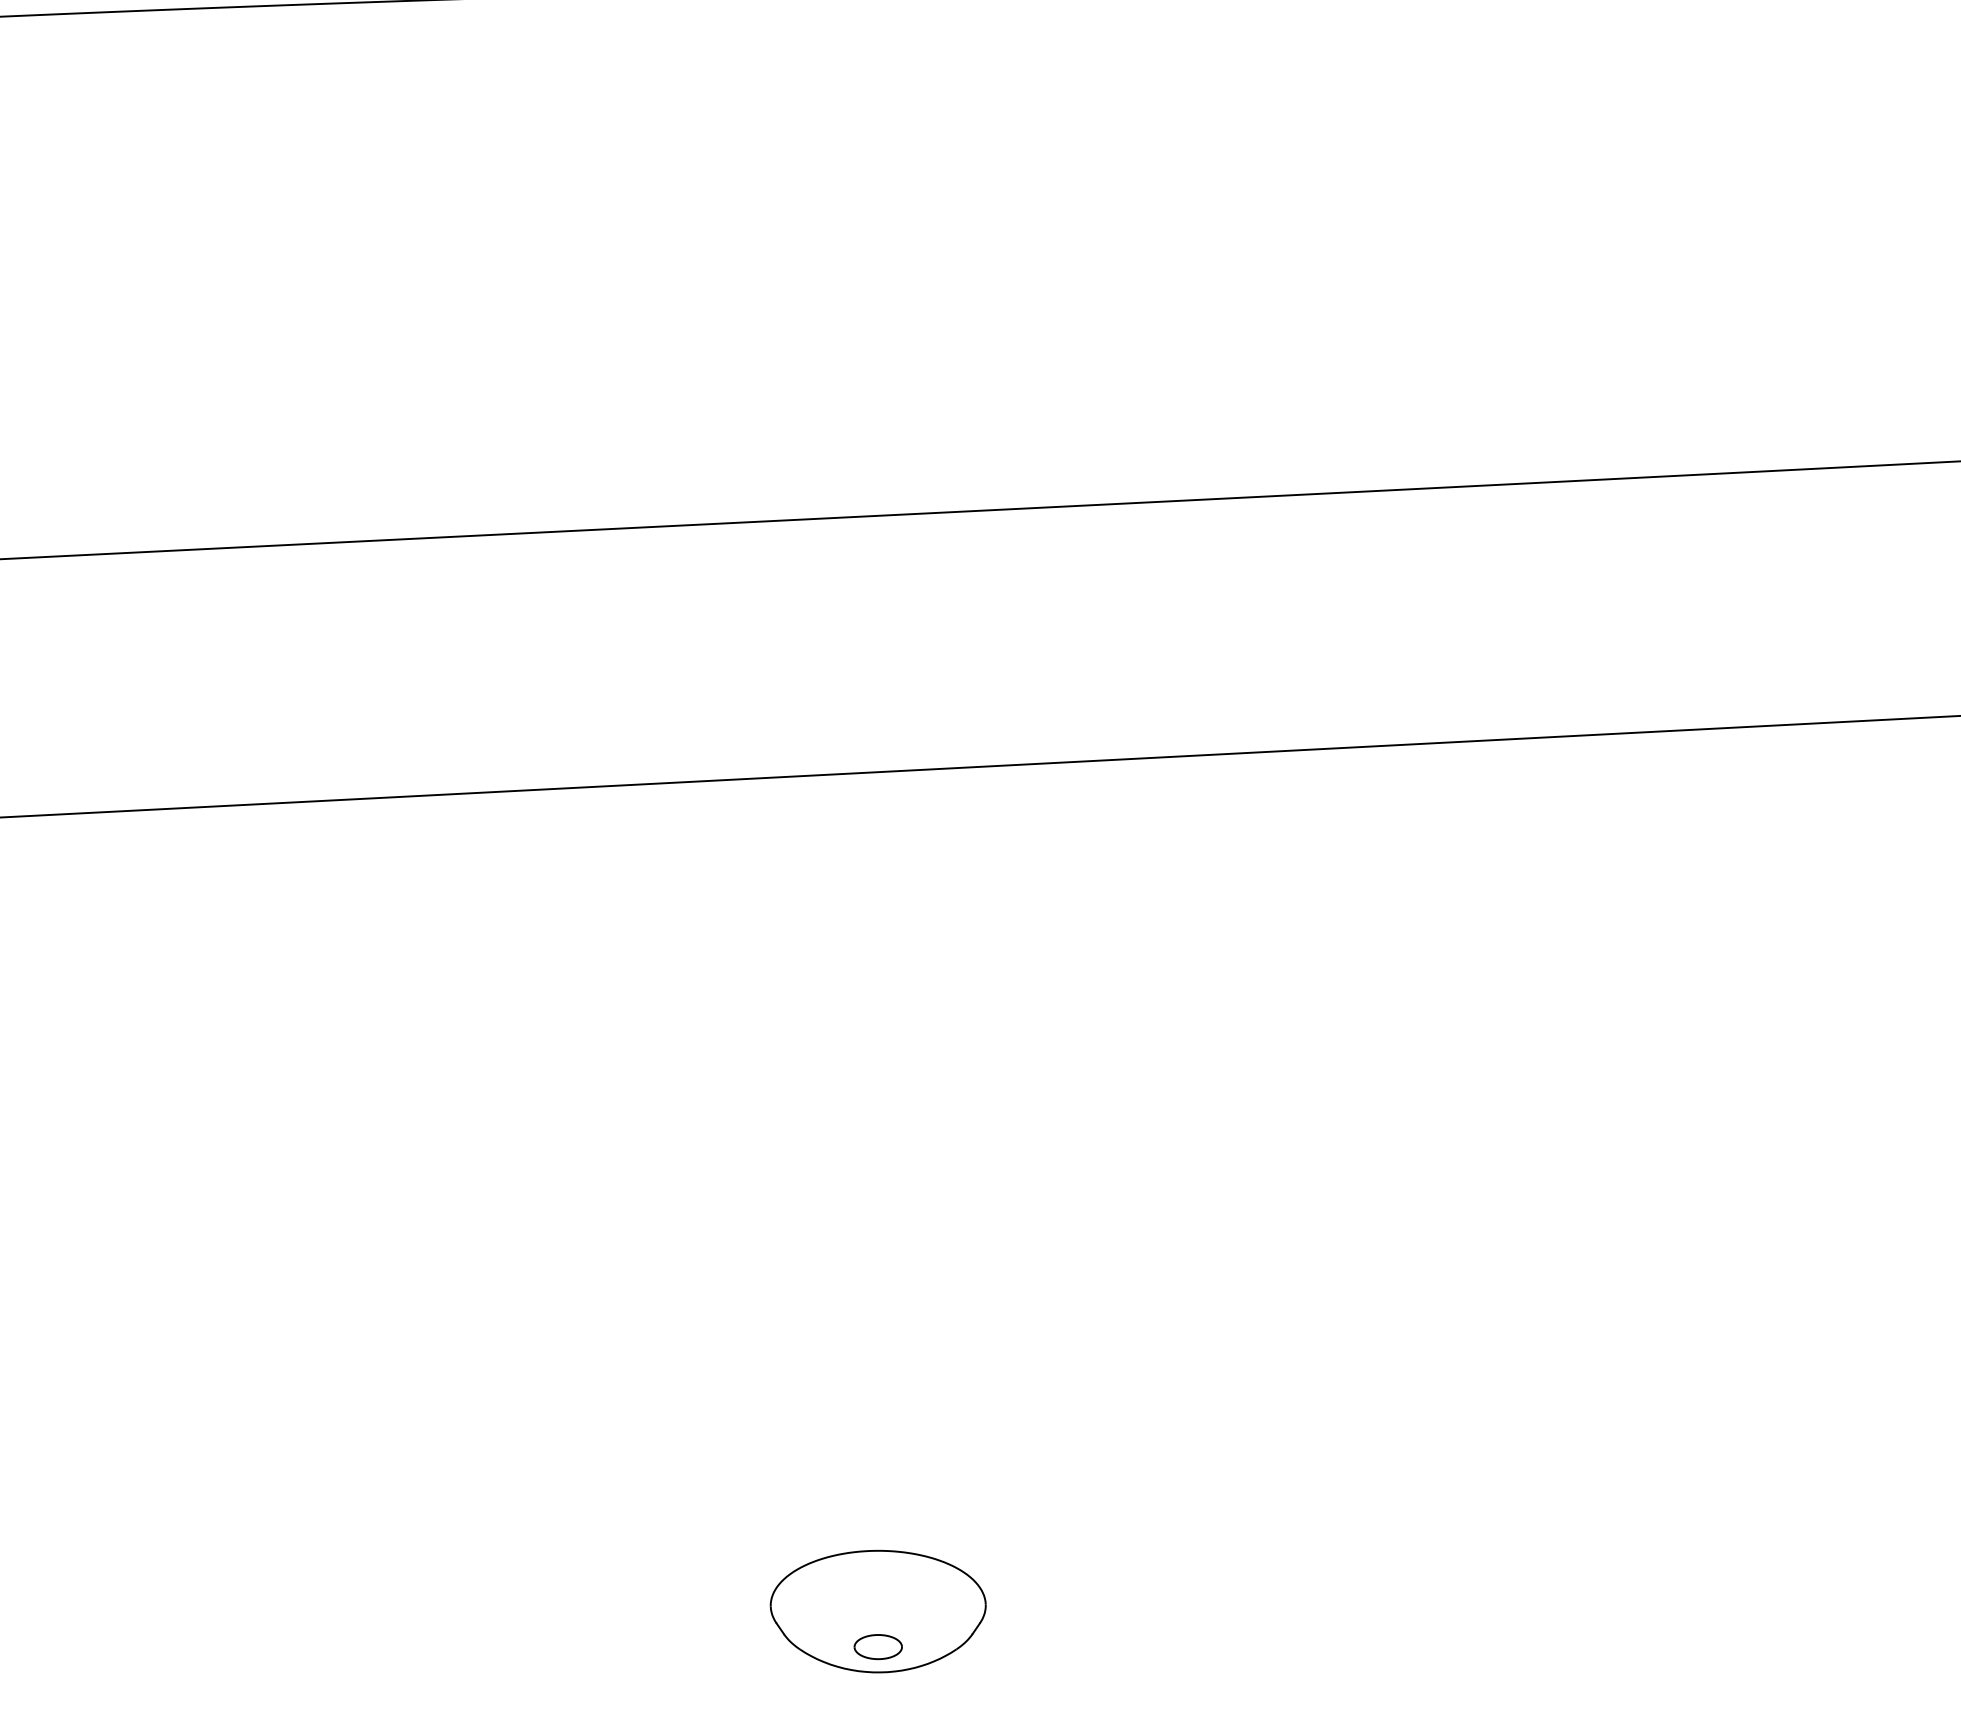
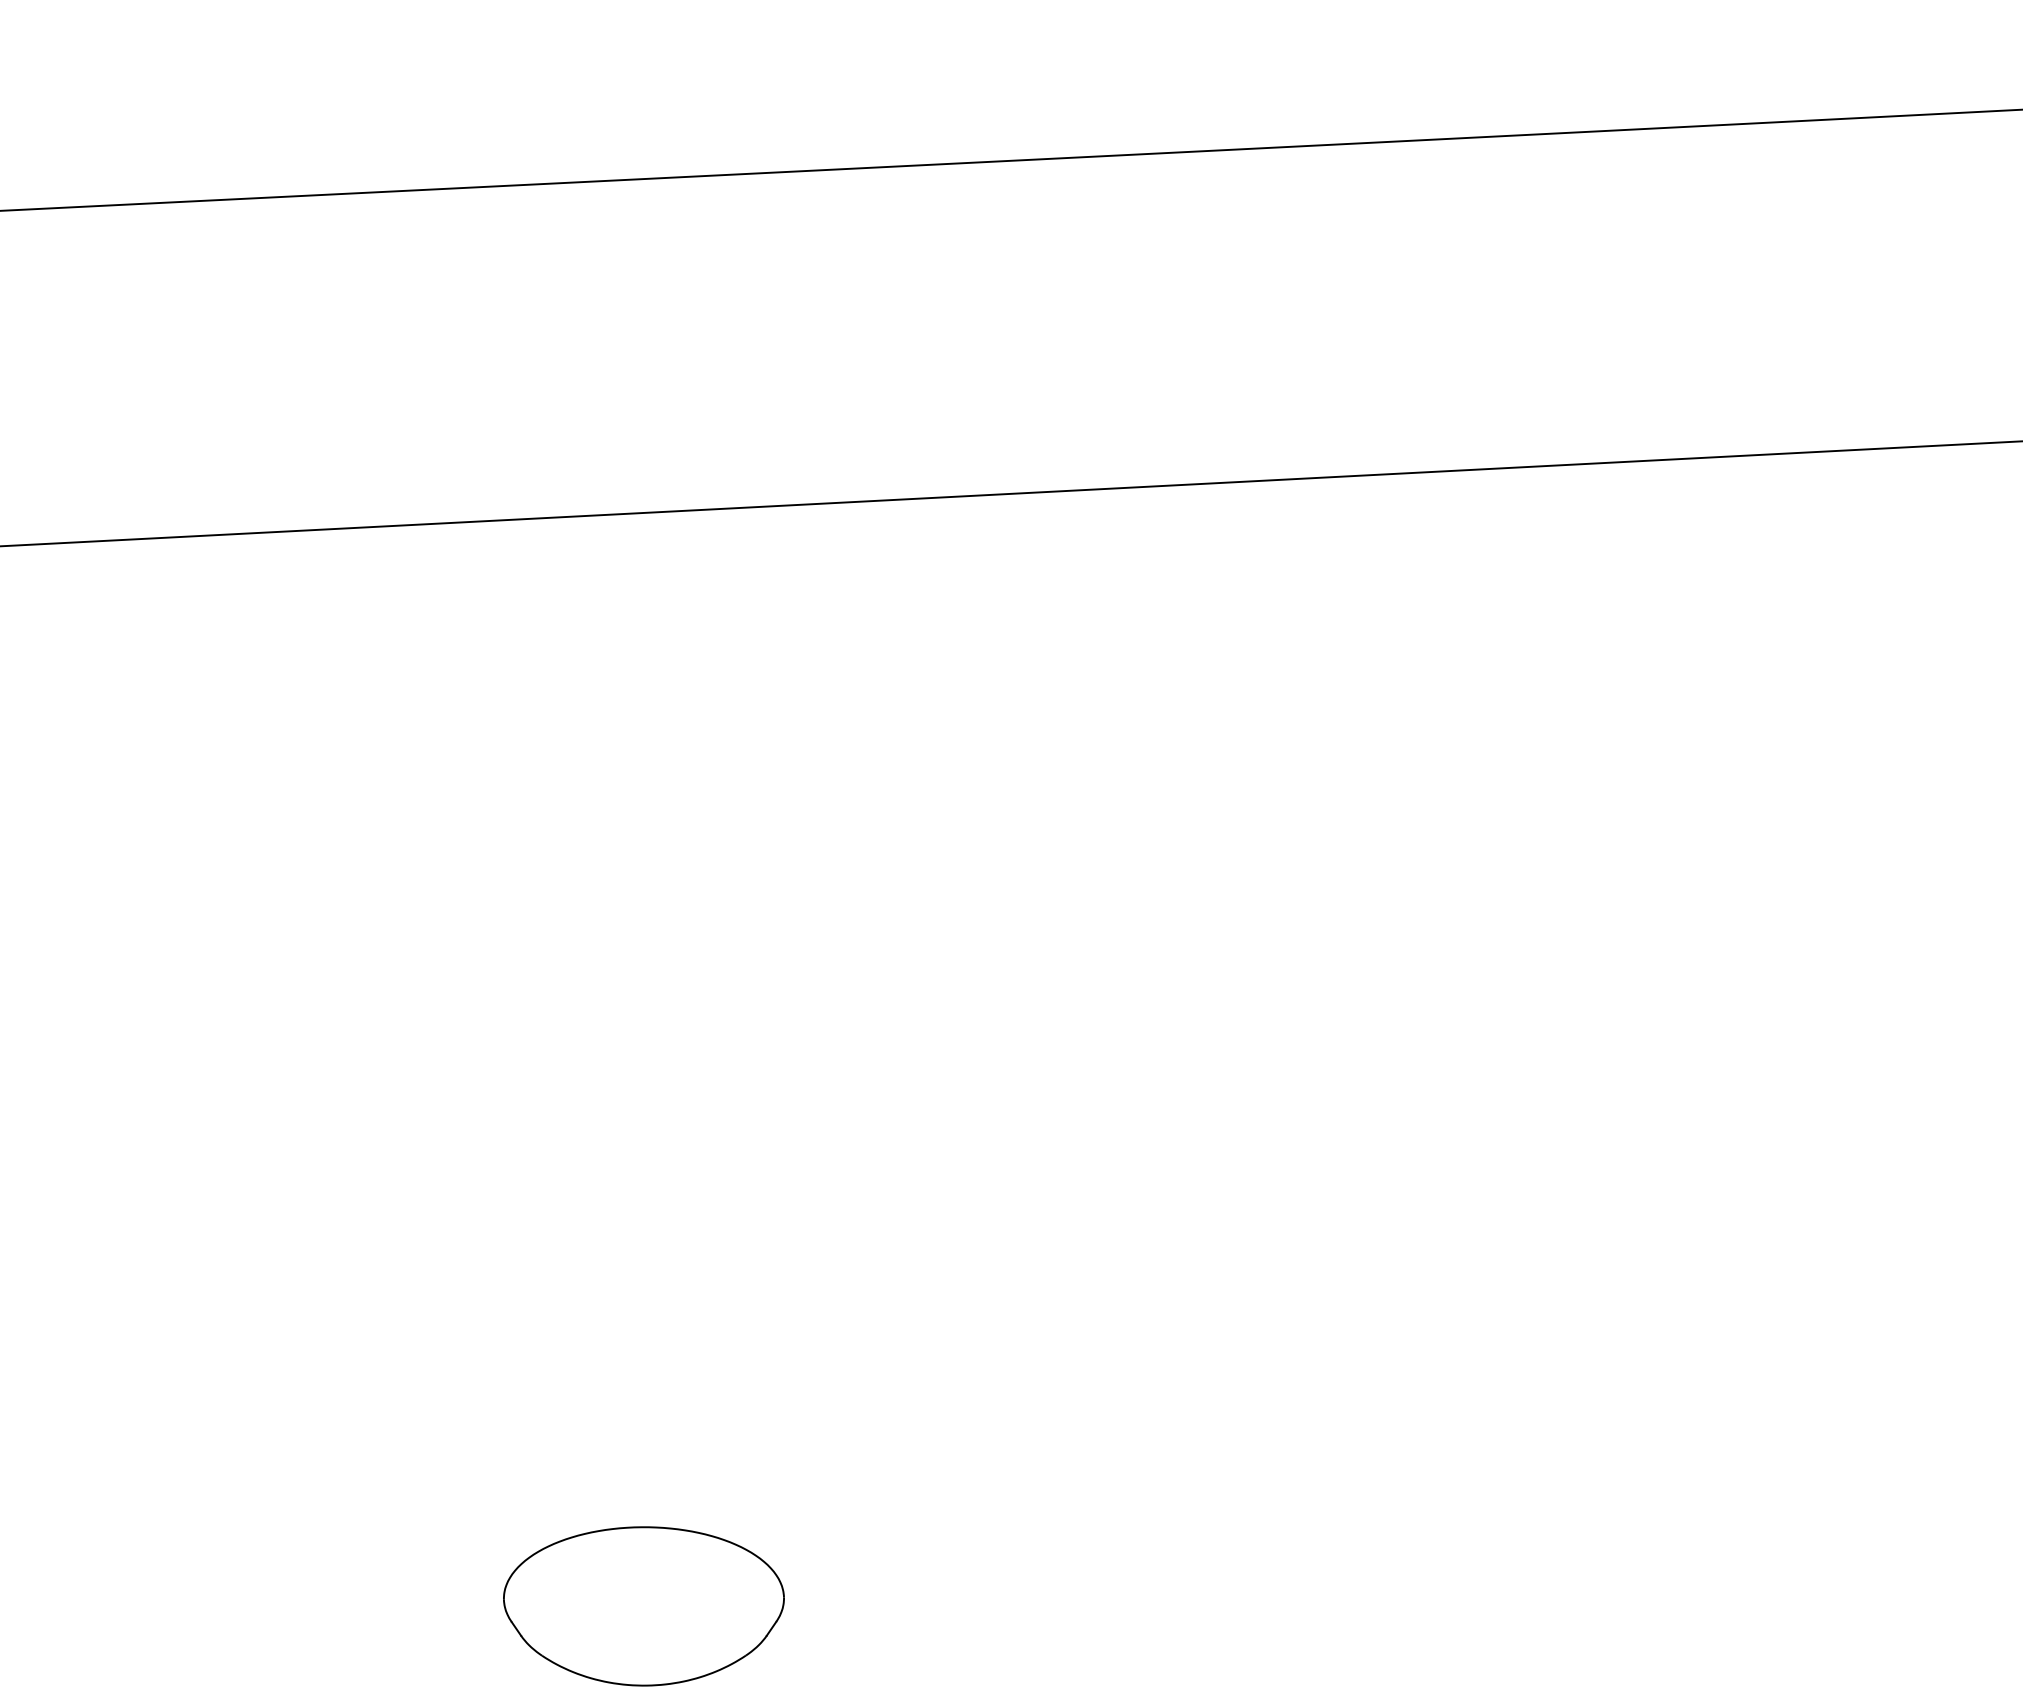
part: (877, 1647) -> (642, 1653), removed

